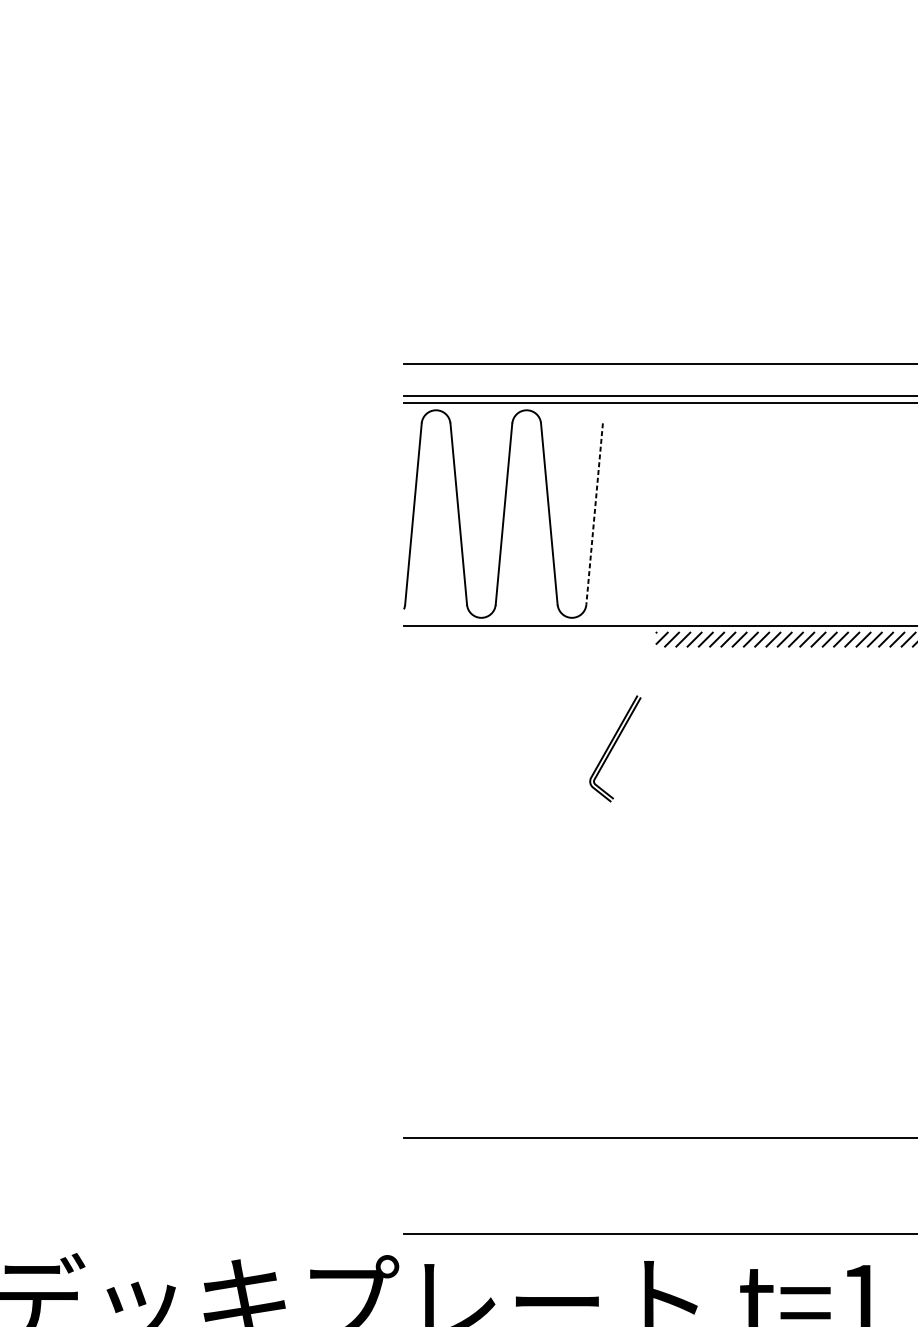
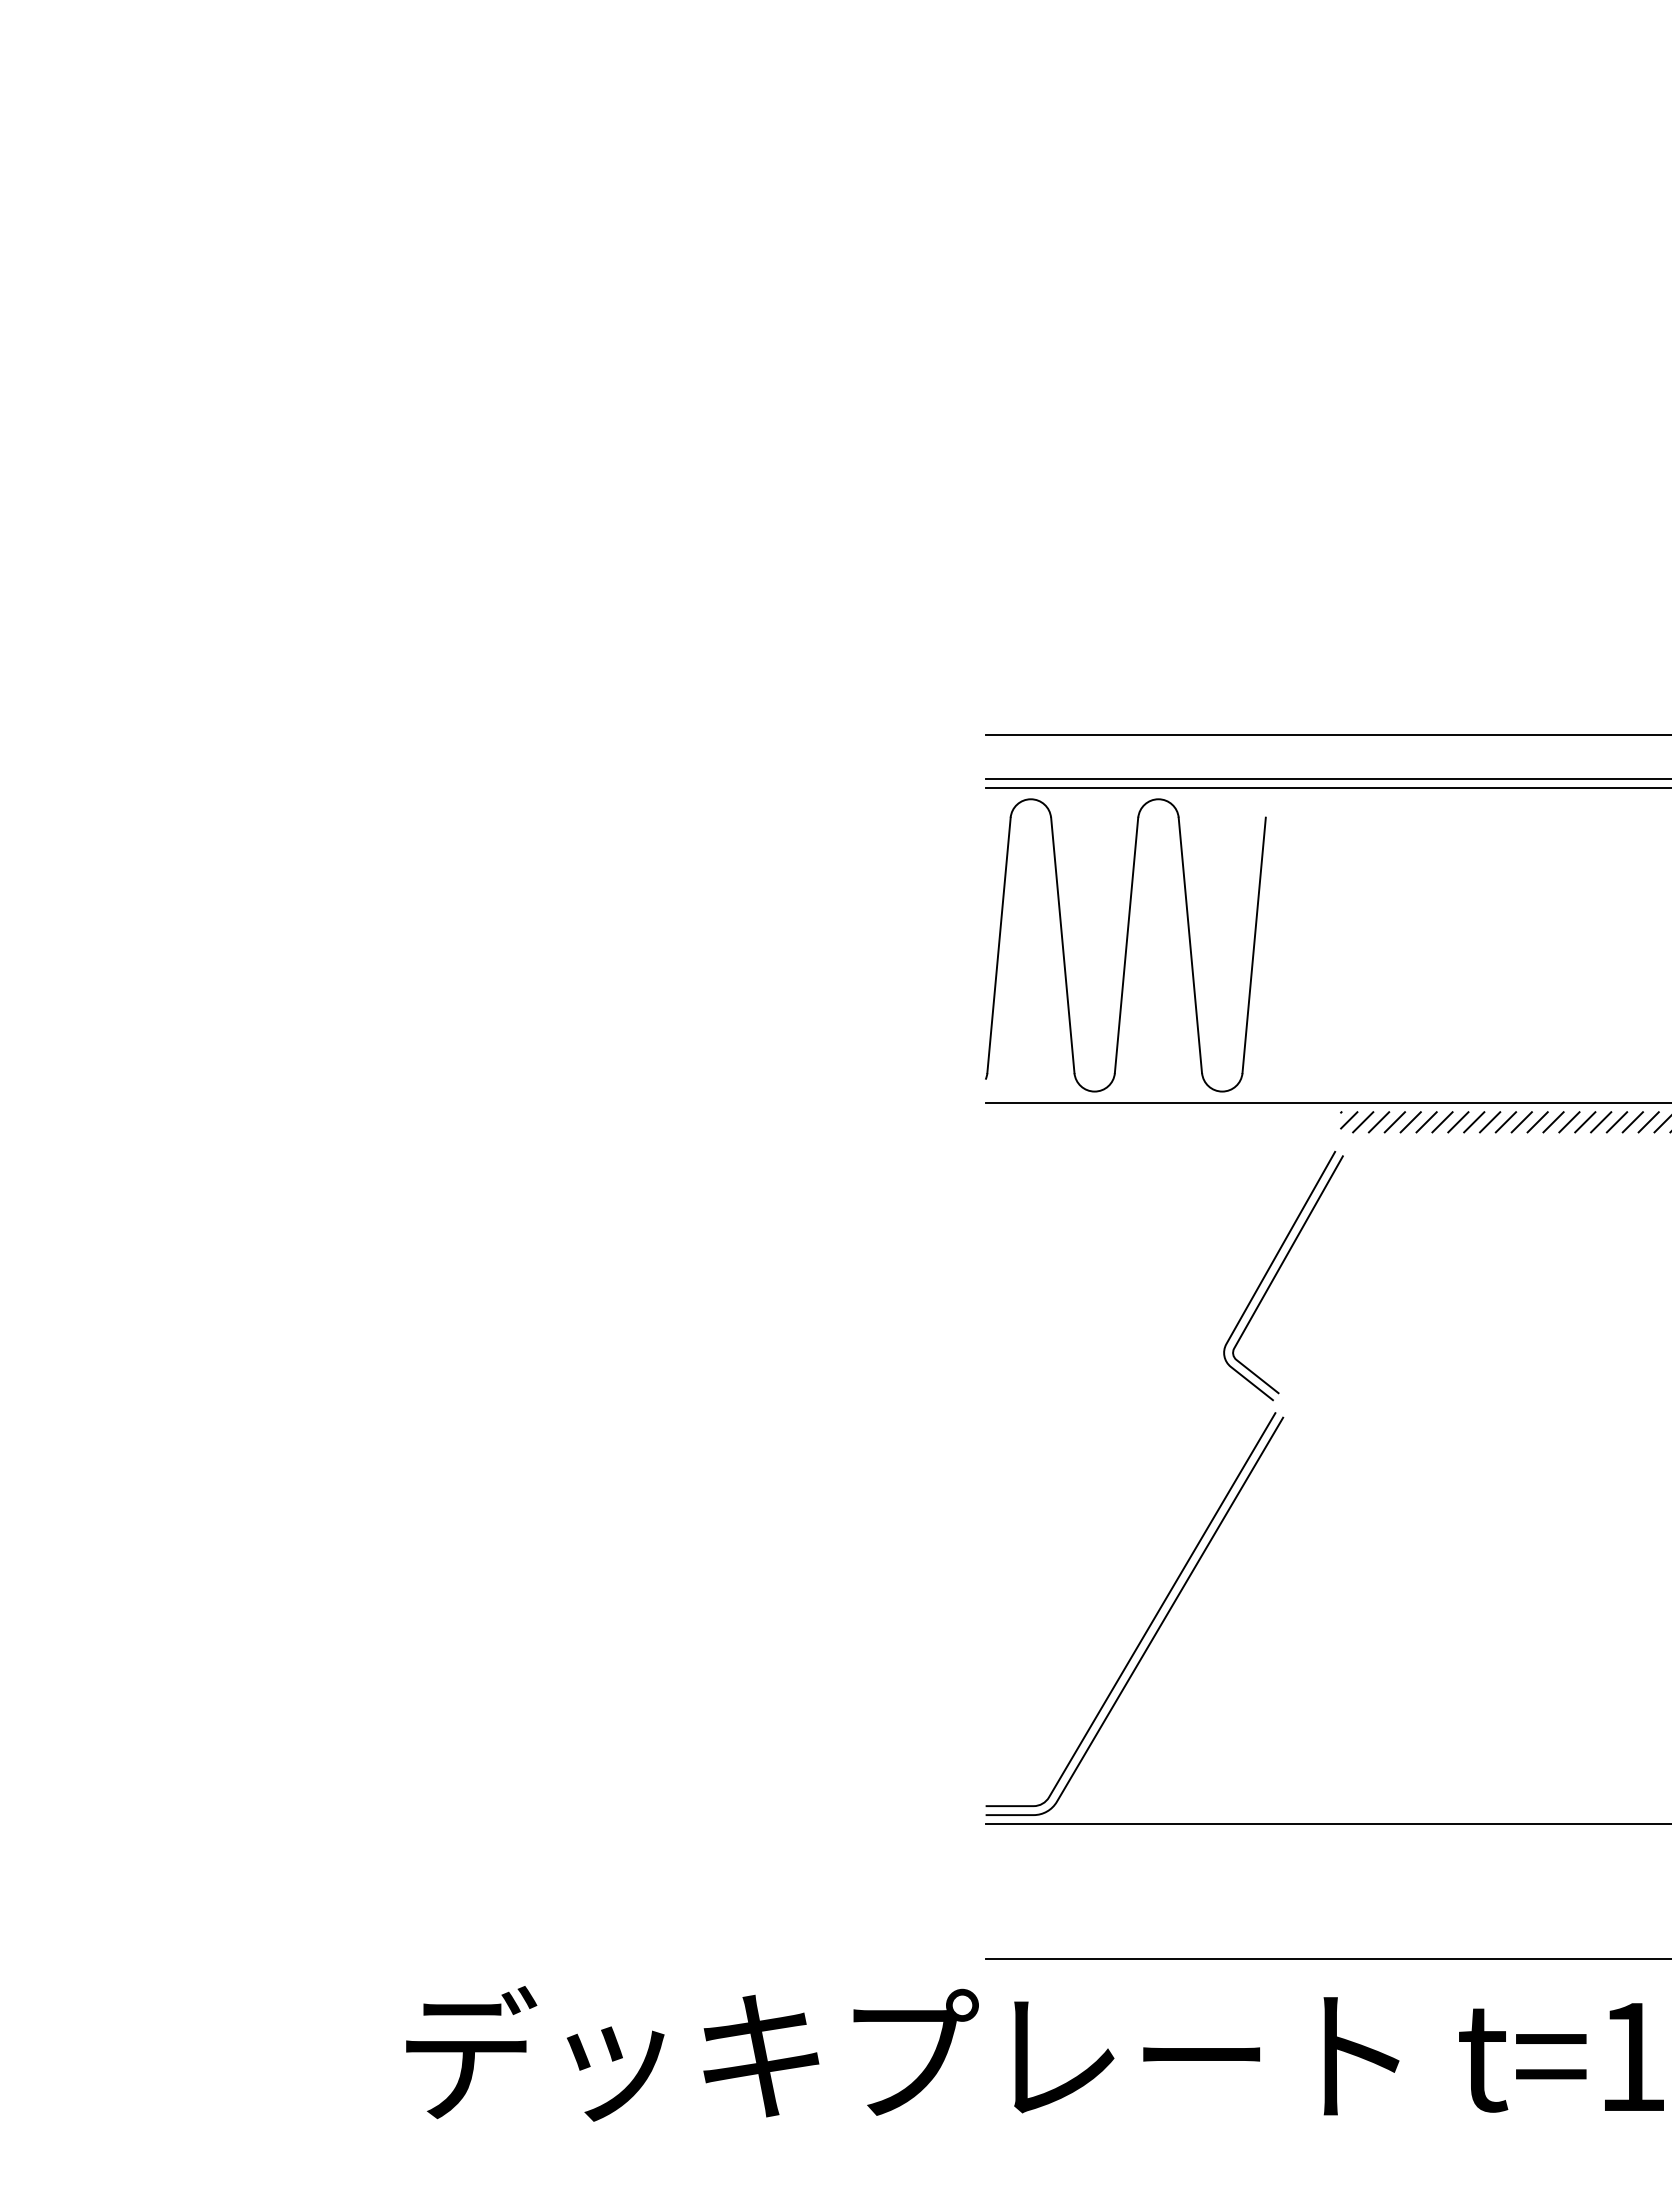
line: (594, 514) -> (1254, 945), dashed -> solid
part: (615, 748) -> (1283, 1275), size x1.67
part: (520, 996) -> (1149, 1624), added

